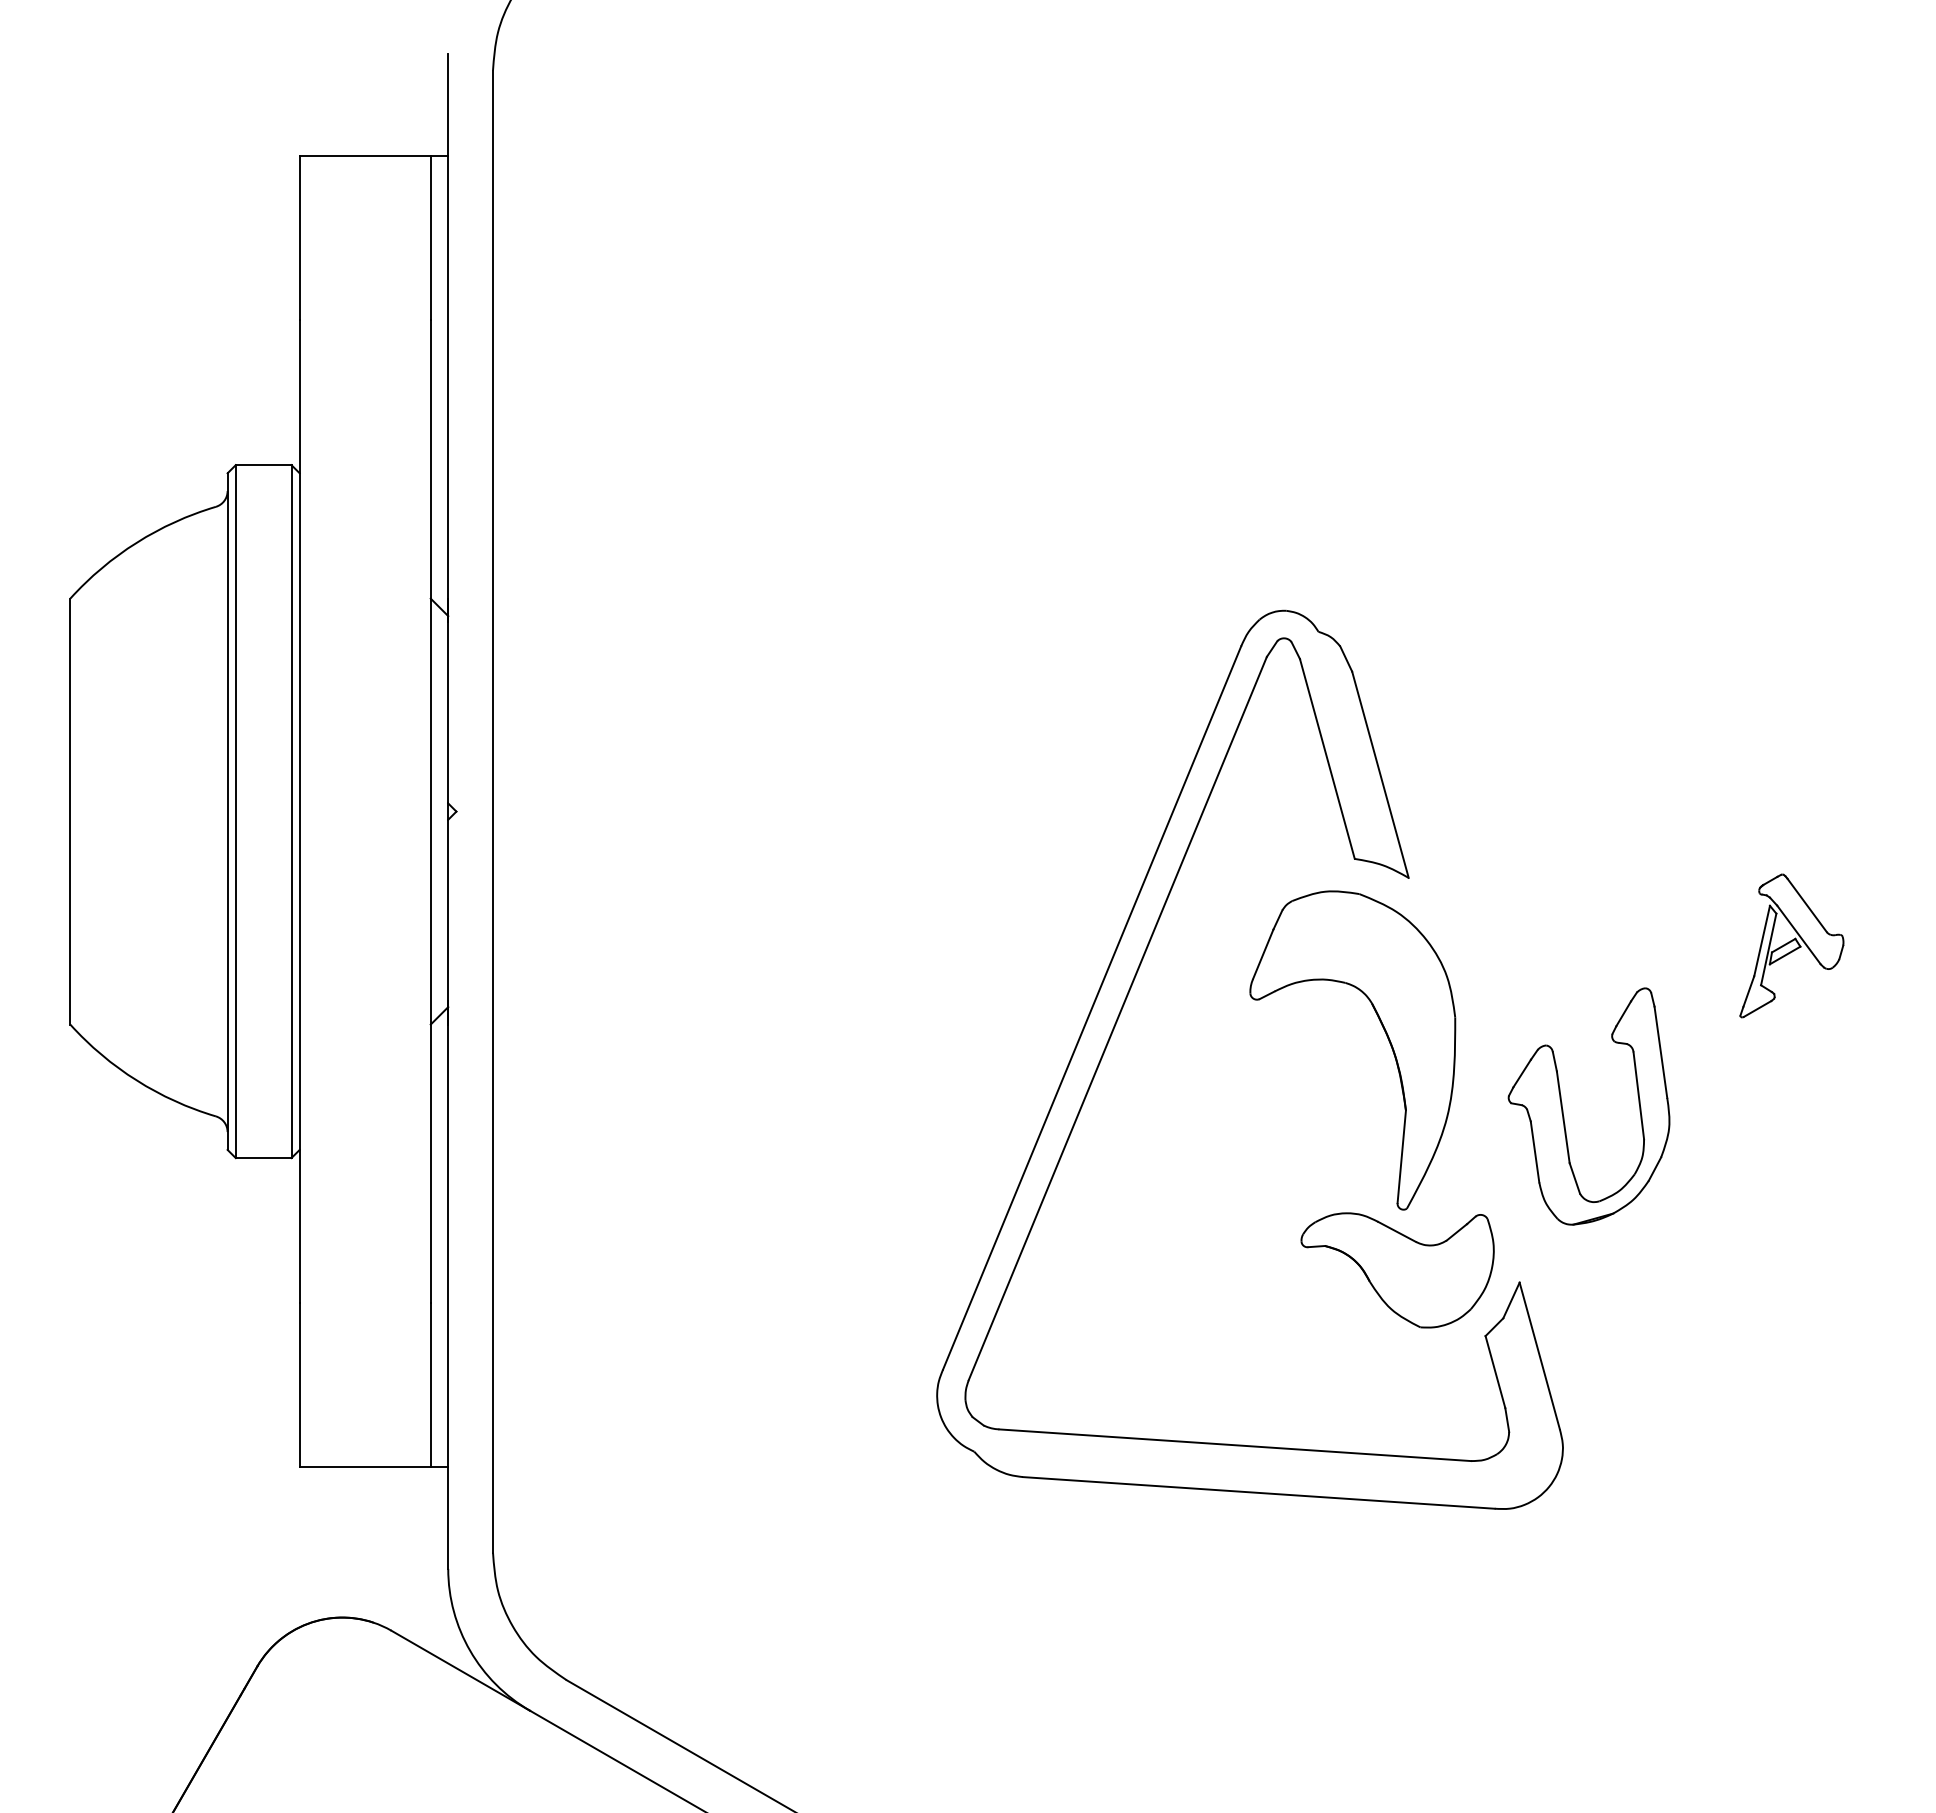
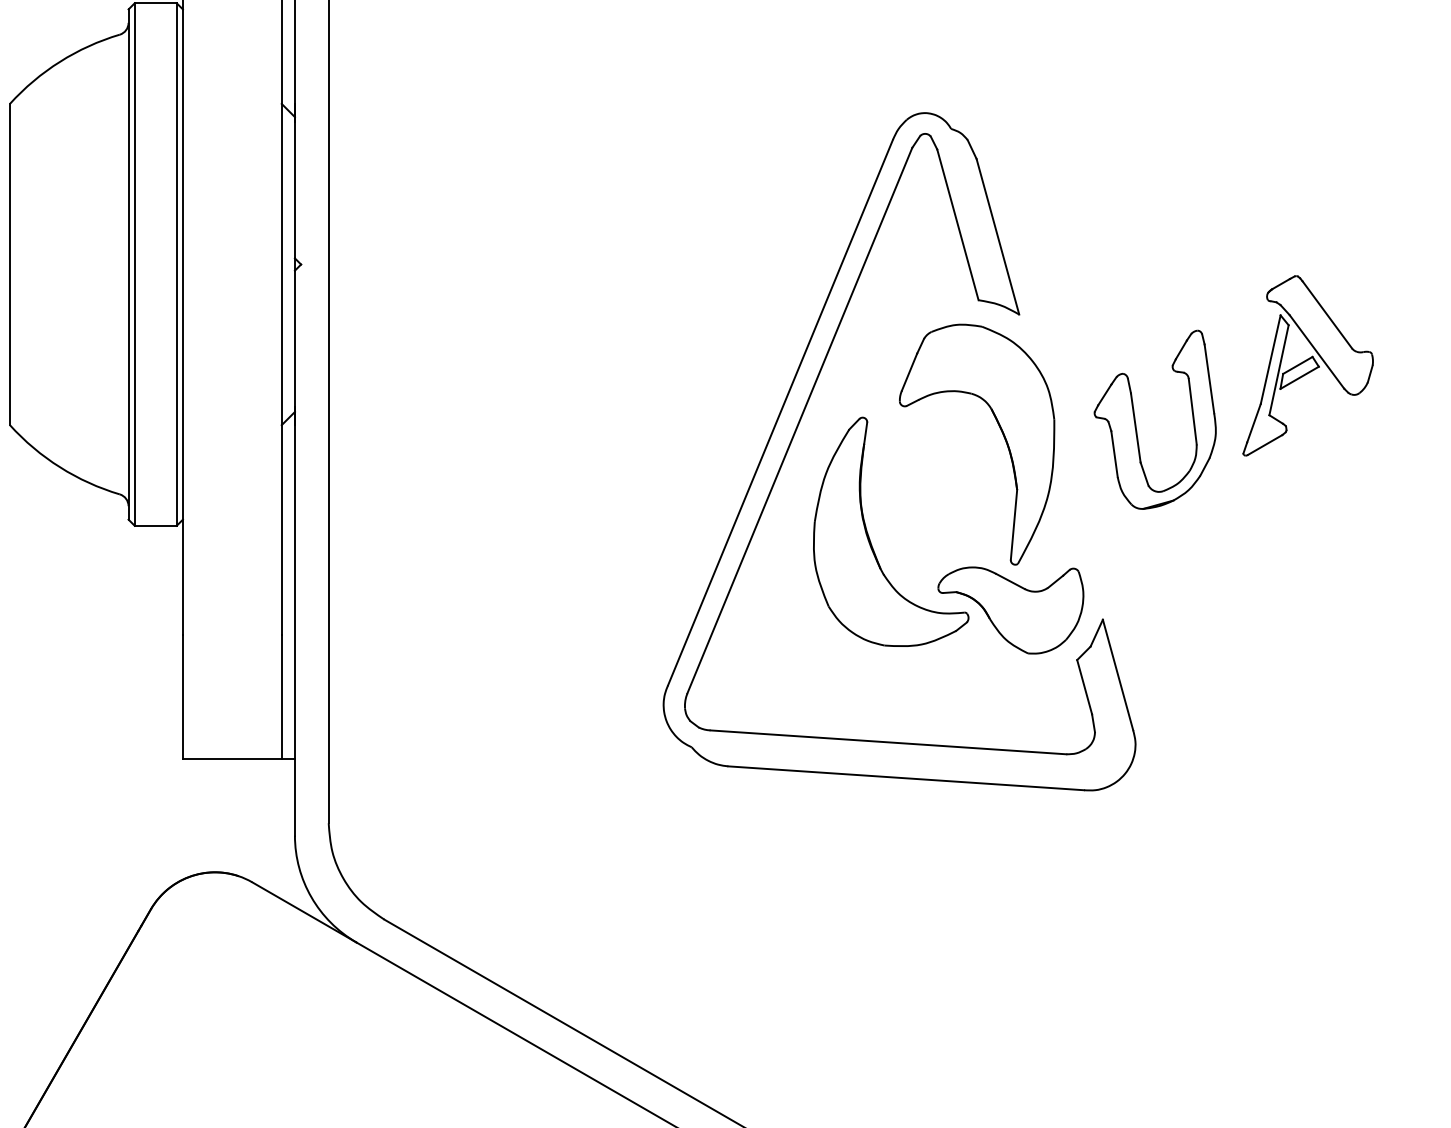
part: (1791, 945) -> (1307, 365), size x1.67
part: (1563, 1109) -> (1135, 422), moved
part: (1210, 1174) -> (869, 538), added

